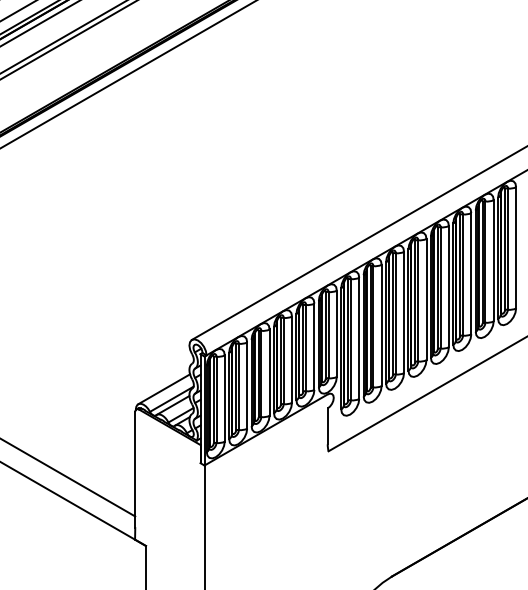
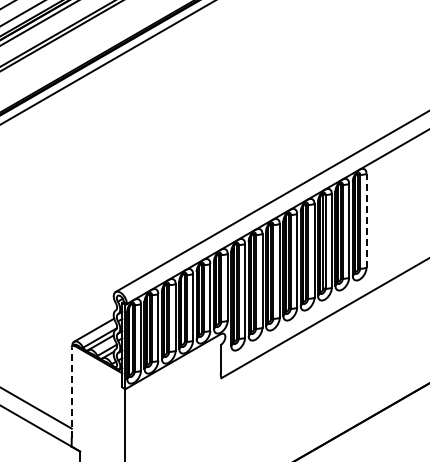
line: (515, 247) -> (366, 220), solid -> dashed
line: (134, 469) -> (71, 392), solid -> dashed

